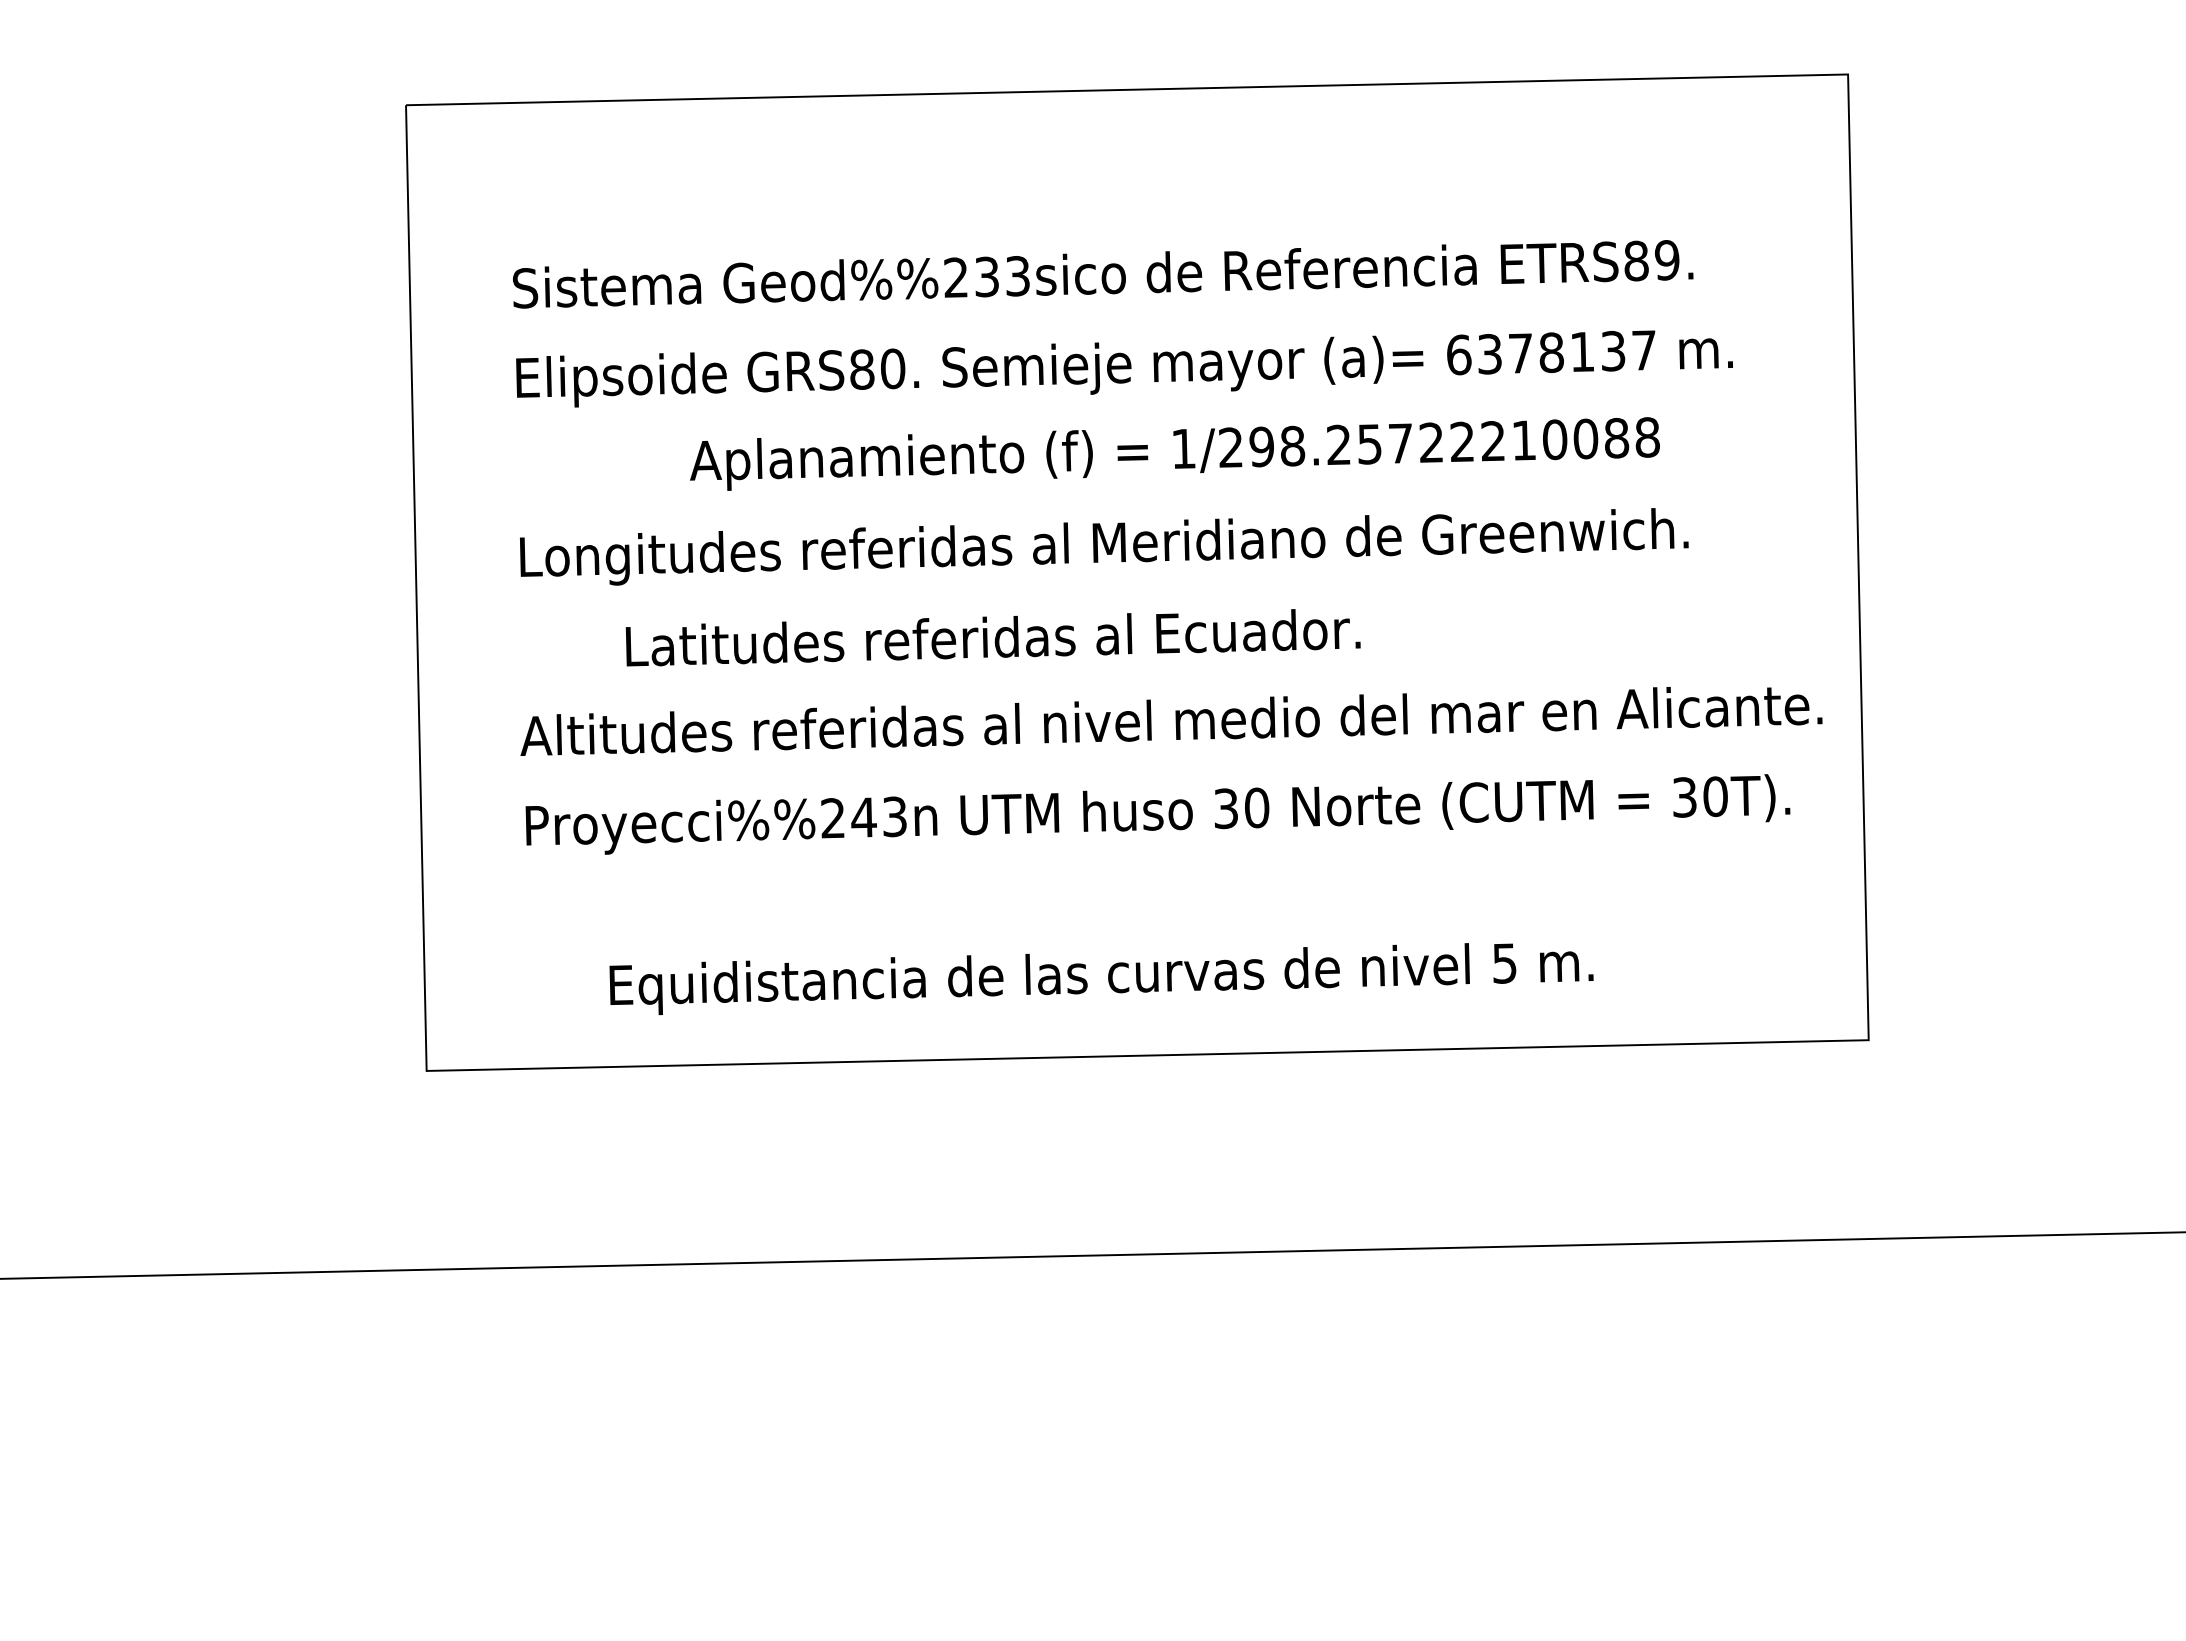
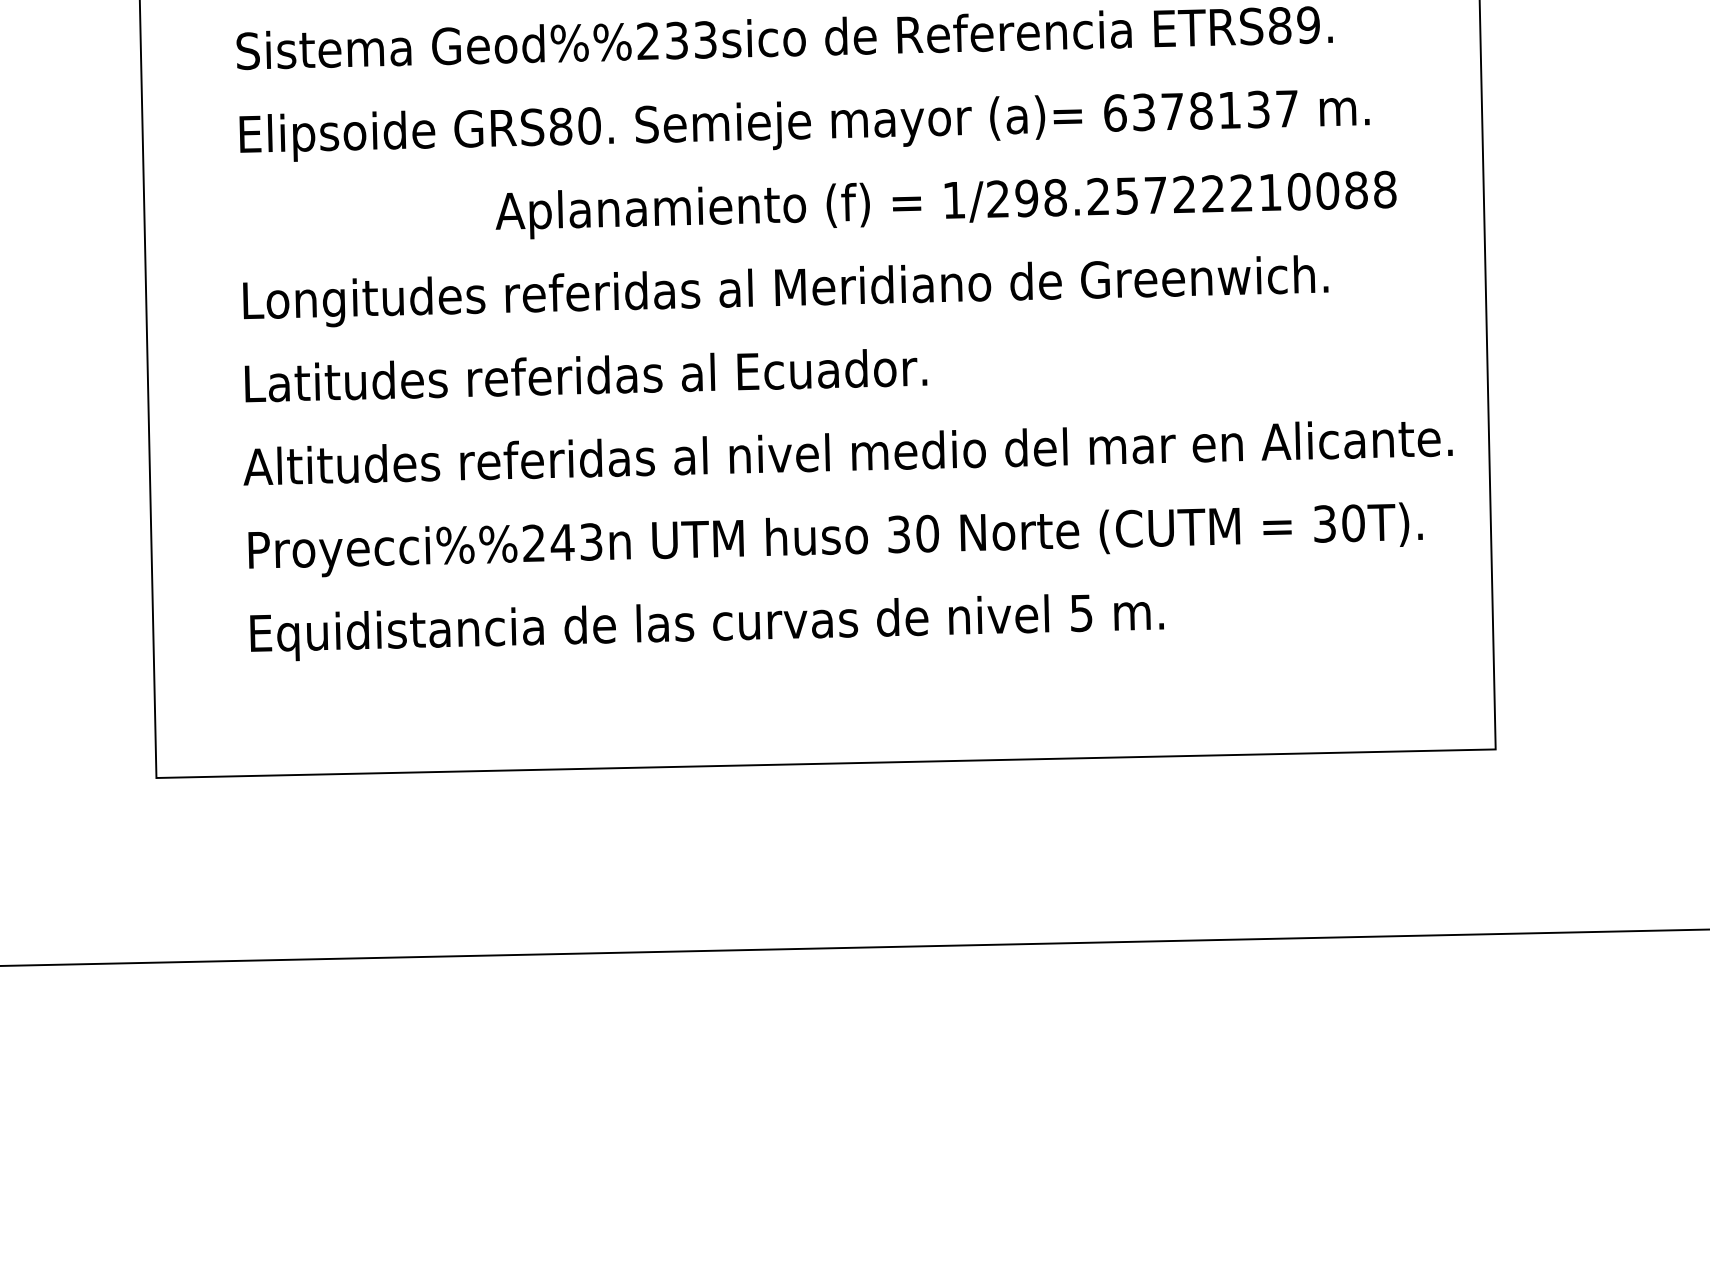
text: (1174, 453) -> (945, 204), moved
text: (992, 637) -> (585, 375), moved
text: (1101, 979) -> (707, 628), moved

